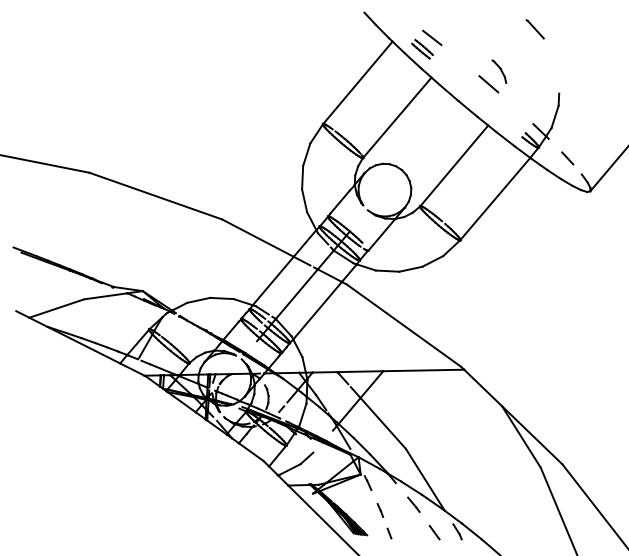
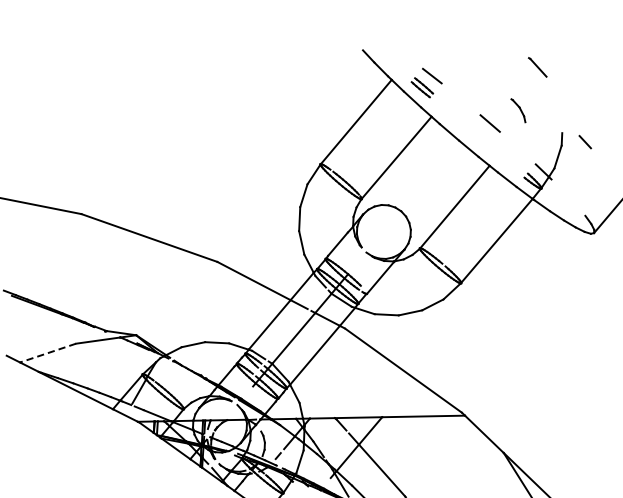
part: (499, 71) -> (518, 110), moved
line: (567, 158) -> (585, 142), moved
line: (56, 308) -> (47, 353), solid -> dashed

